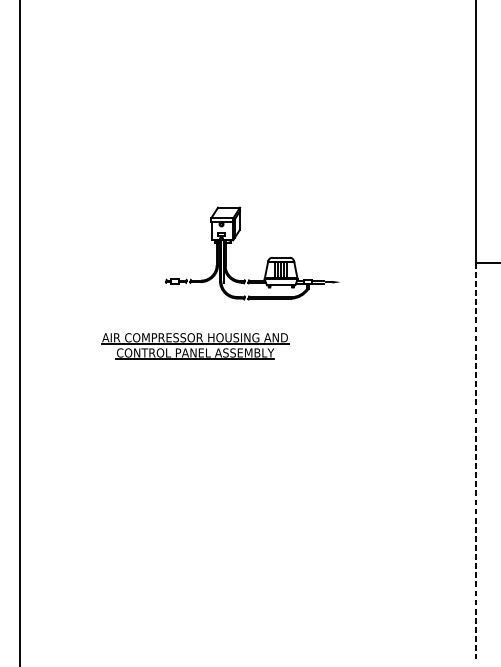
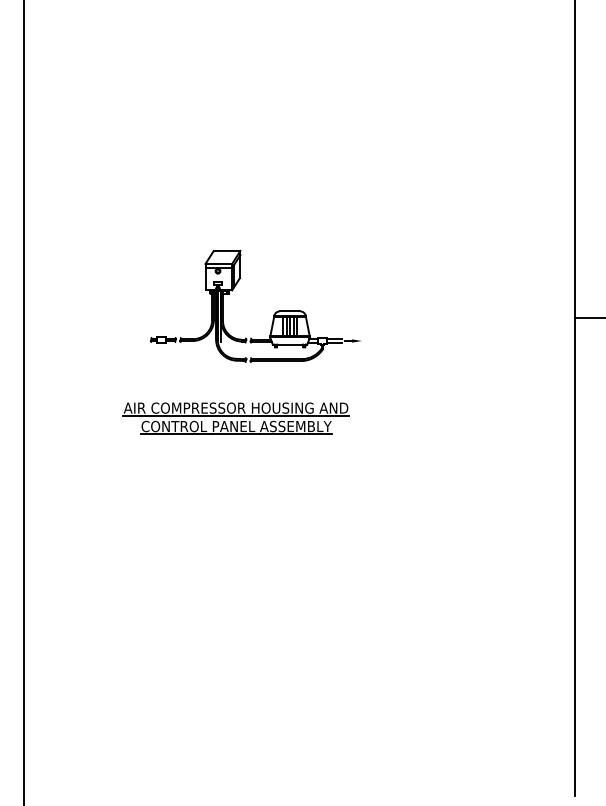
part: (267, 260) -> (273, 314), moved
line: (475, 461) -> (574, 557), dashed -> solid

